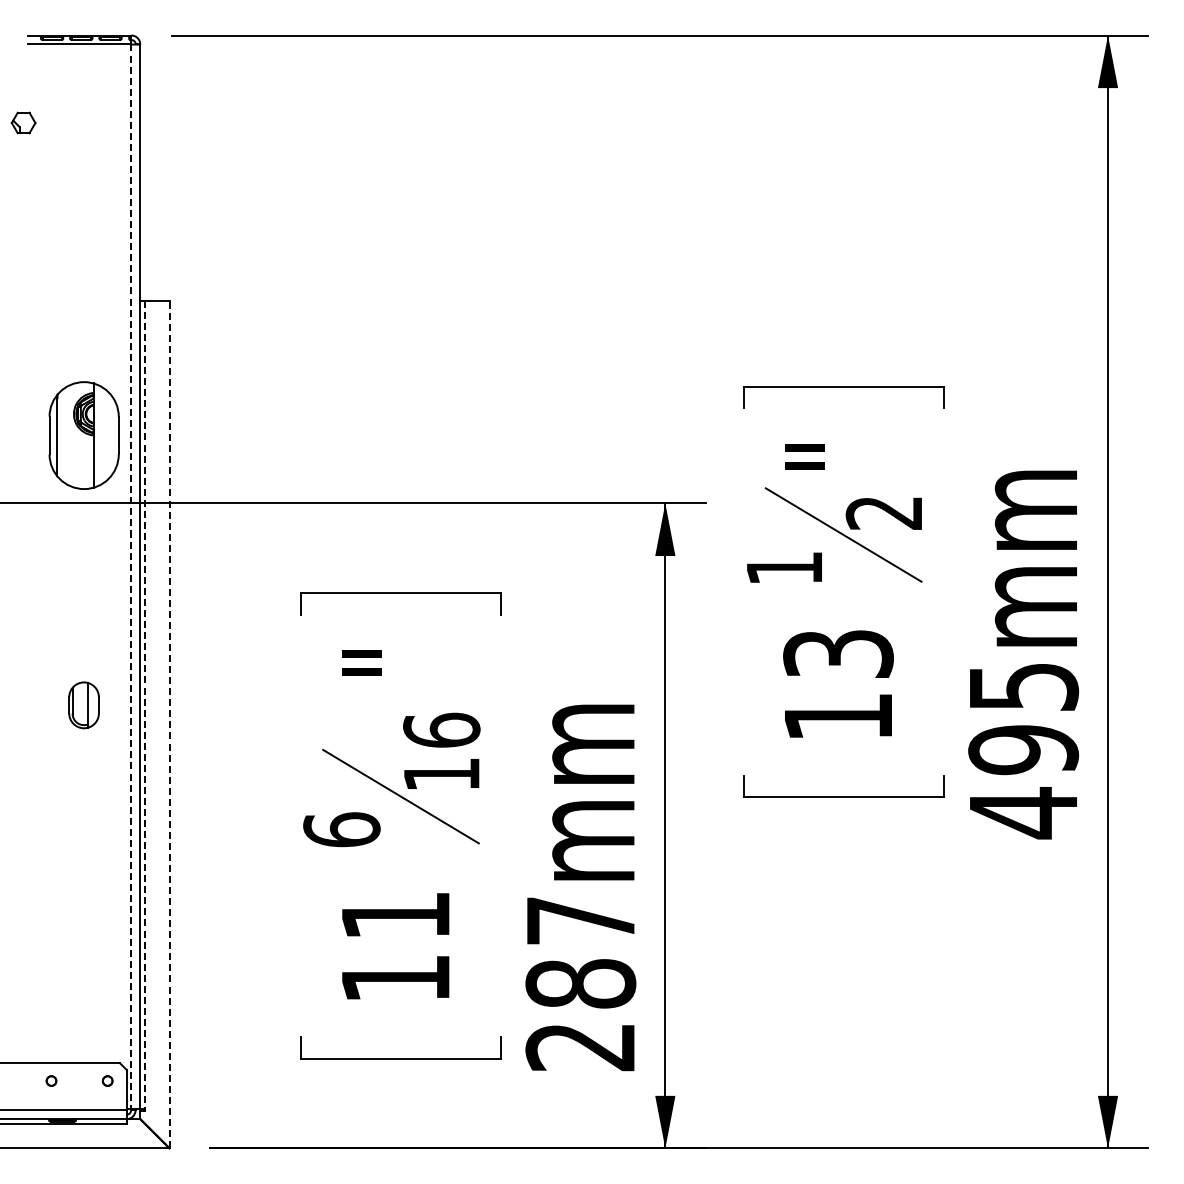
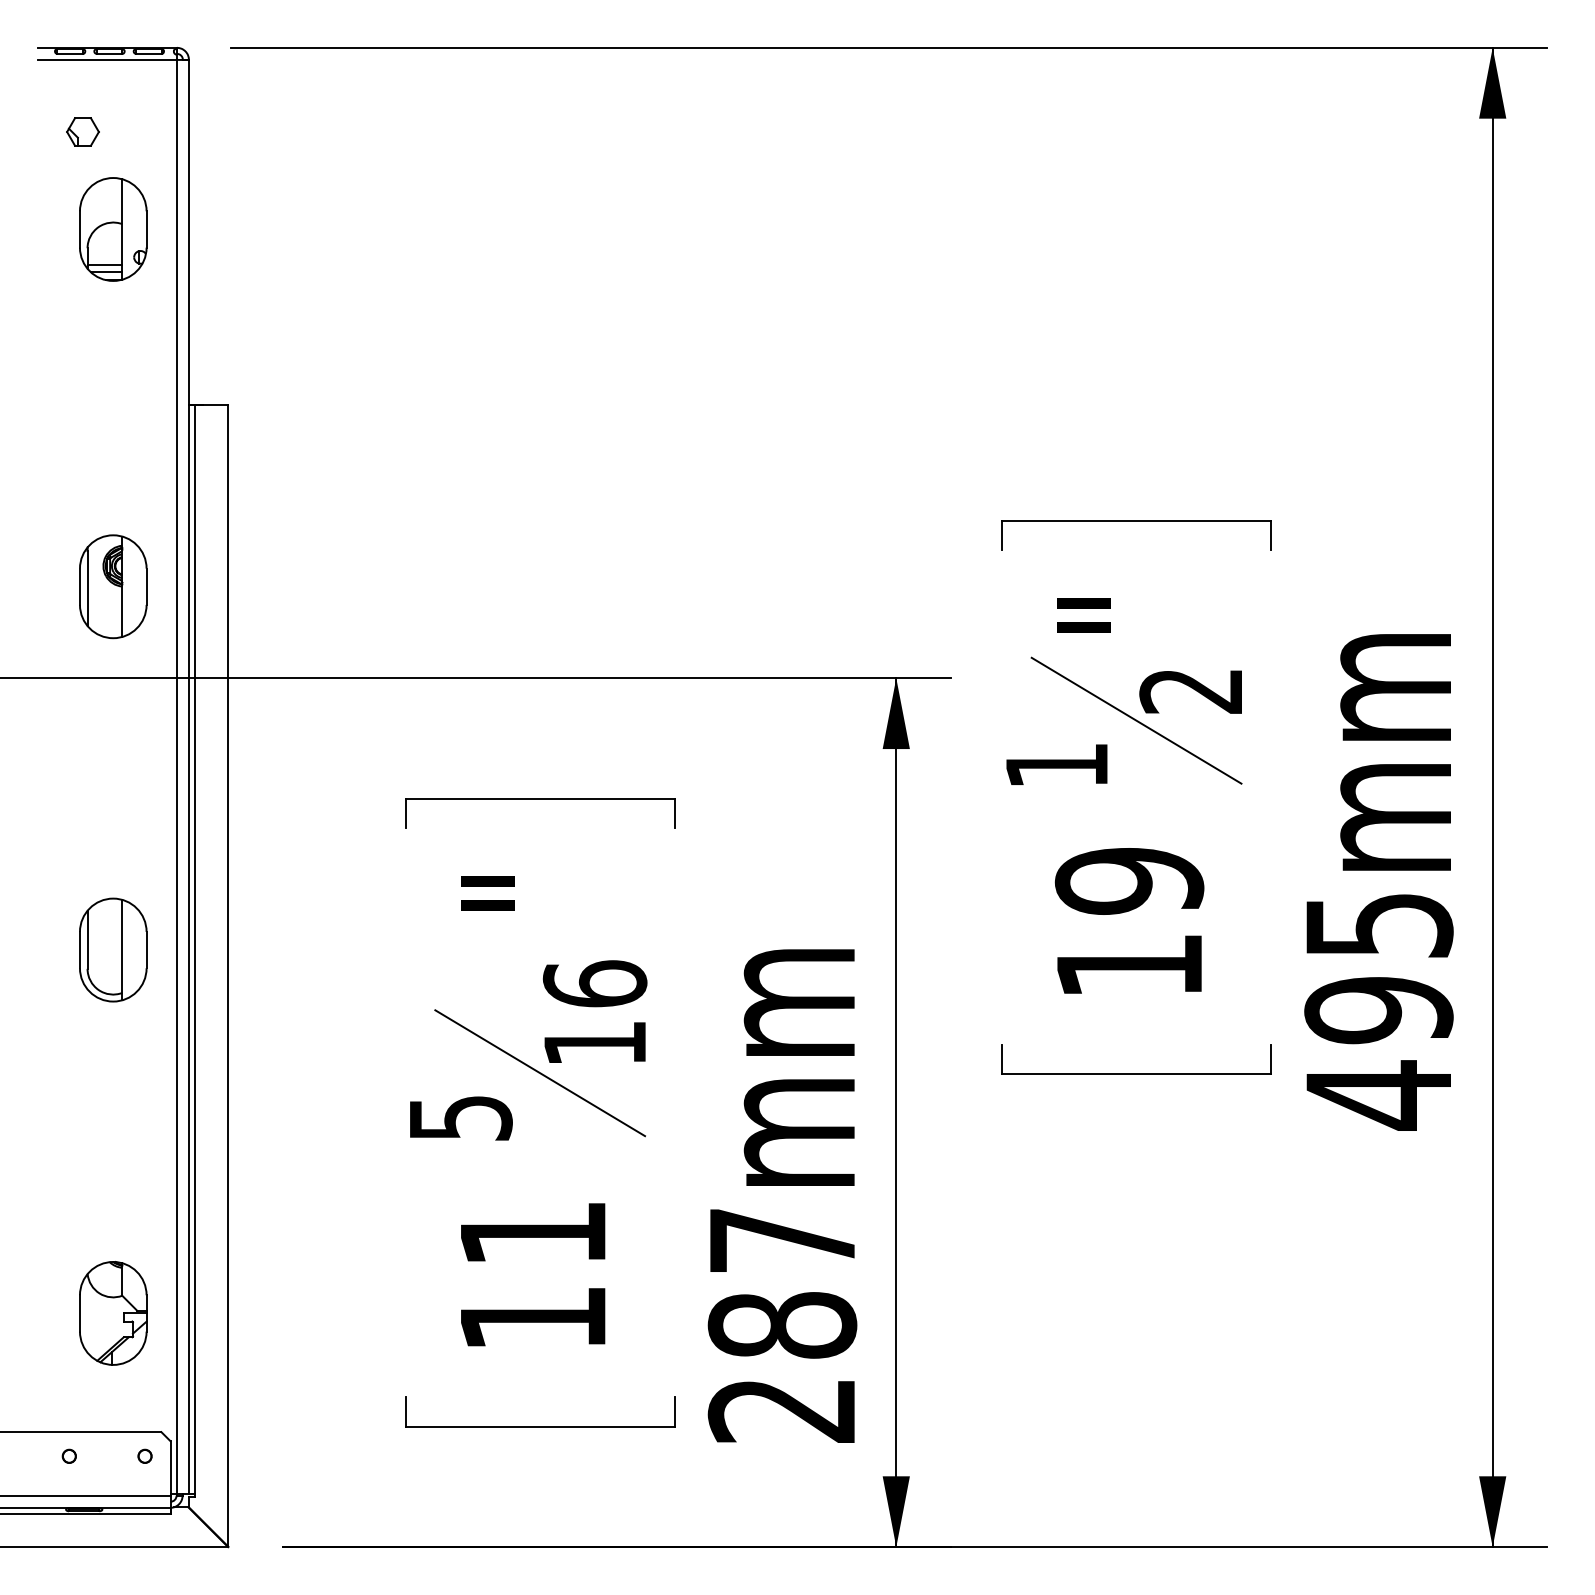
part: (23, 122) -> (82, 131), moved
part: (83, 170) -> (112, 229), added
part: (83, 435) -> (112, 586), size x0.71
line: (131, 577) -> (177, 777), dashed -> solid
text: (838, 654) -> (1129, 881), 13 -> 19
line: (144, 704) -> (194, 949), dashed -> solid
part: (83, 705) -> (112, 950), size x1.67
line: (169, 724) -> (228, 976), dashed -> solid
text: (341, 829) -> (460, 1117), 6 -> 5
part: (83, 974) -> (112, 1312), added

